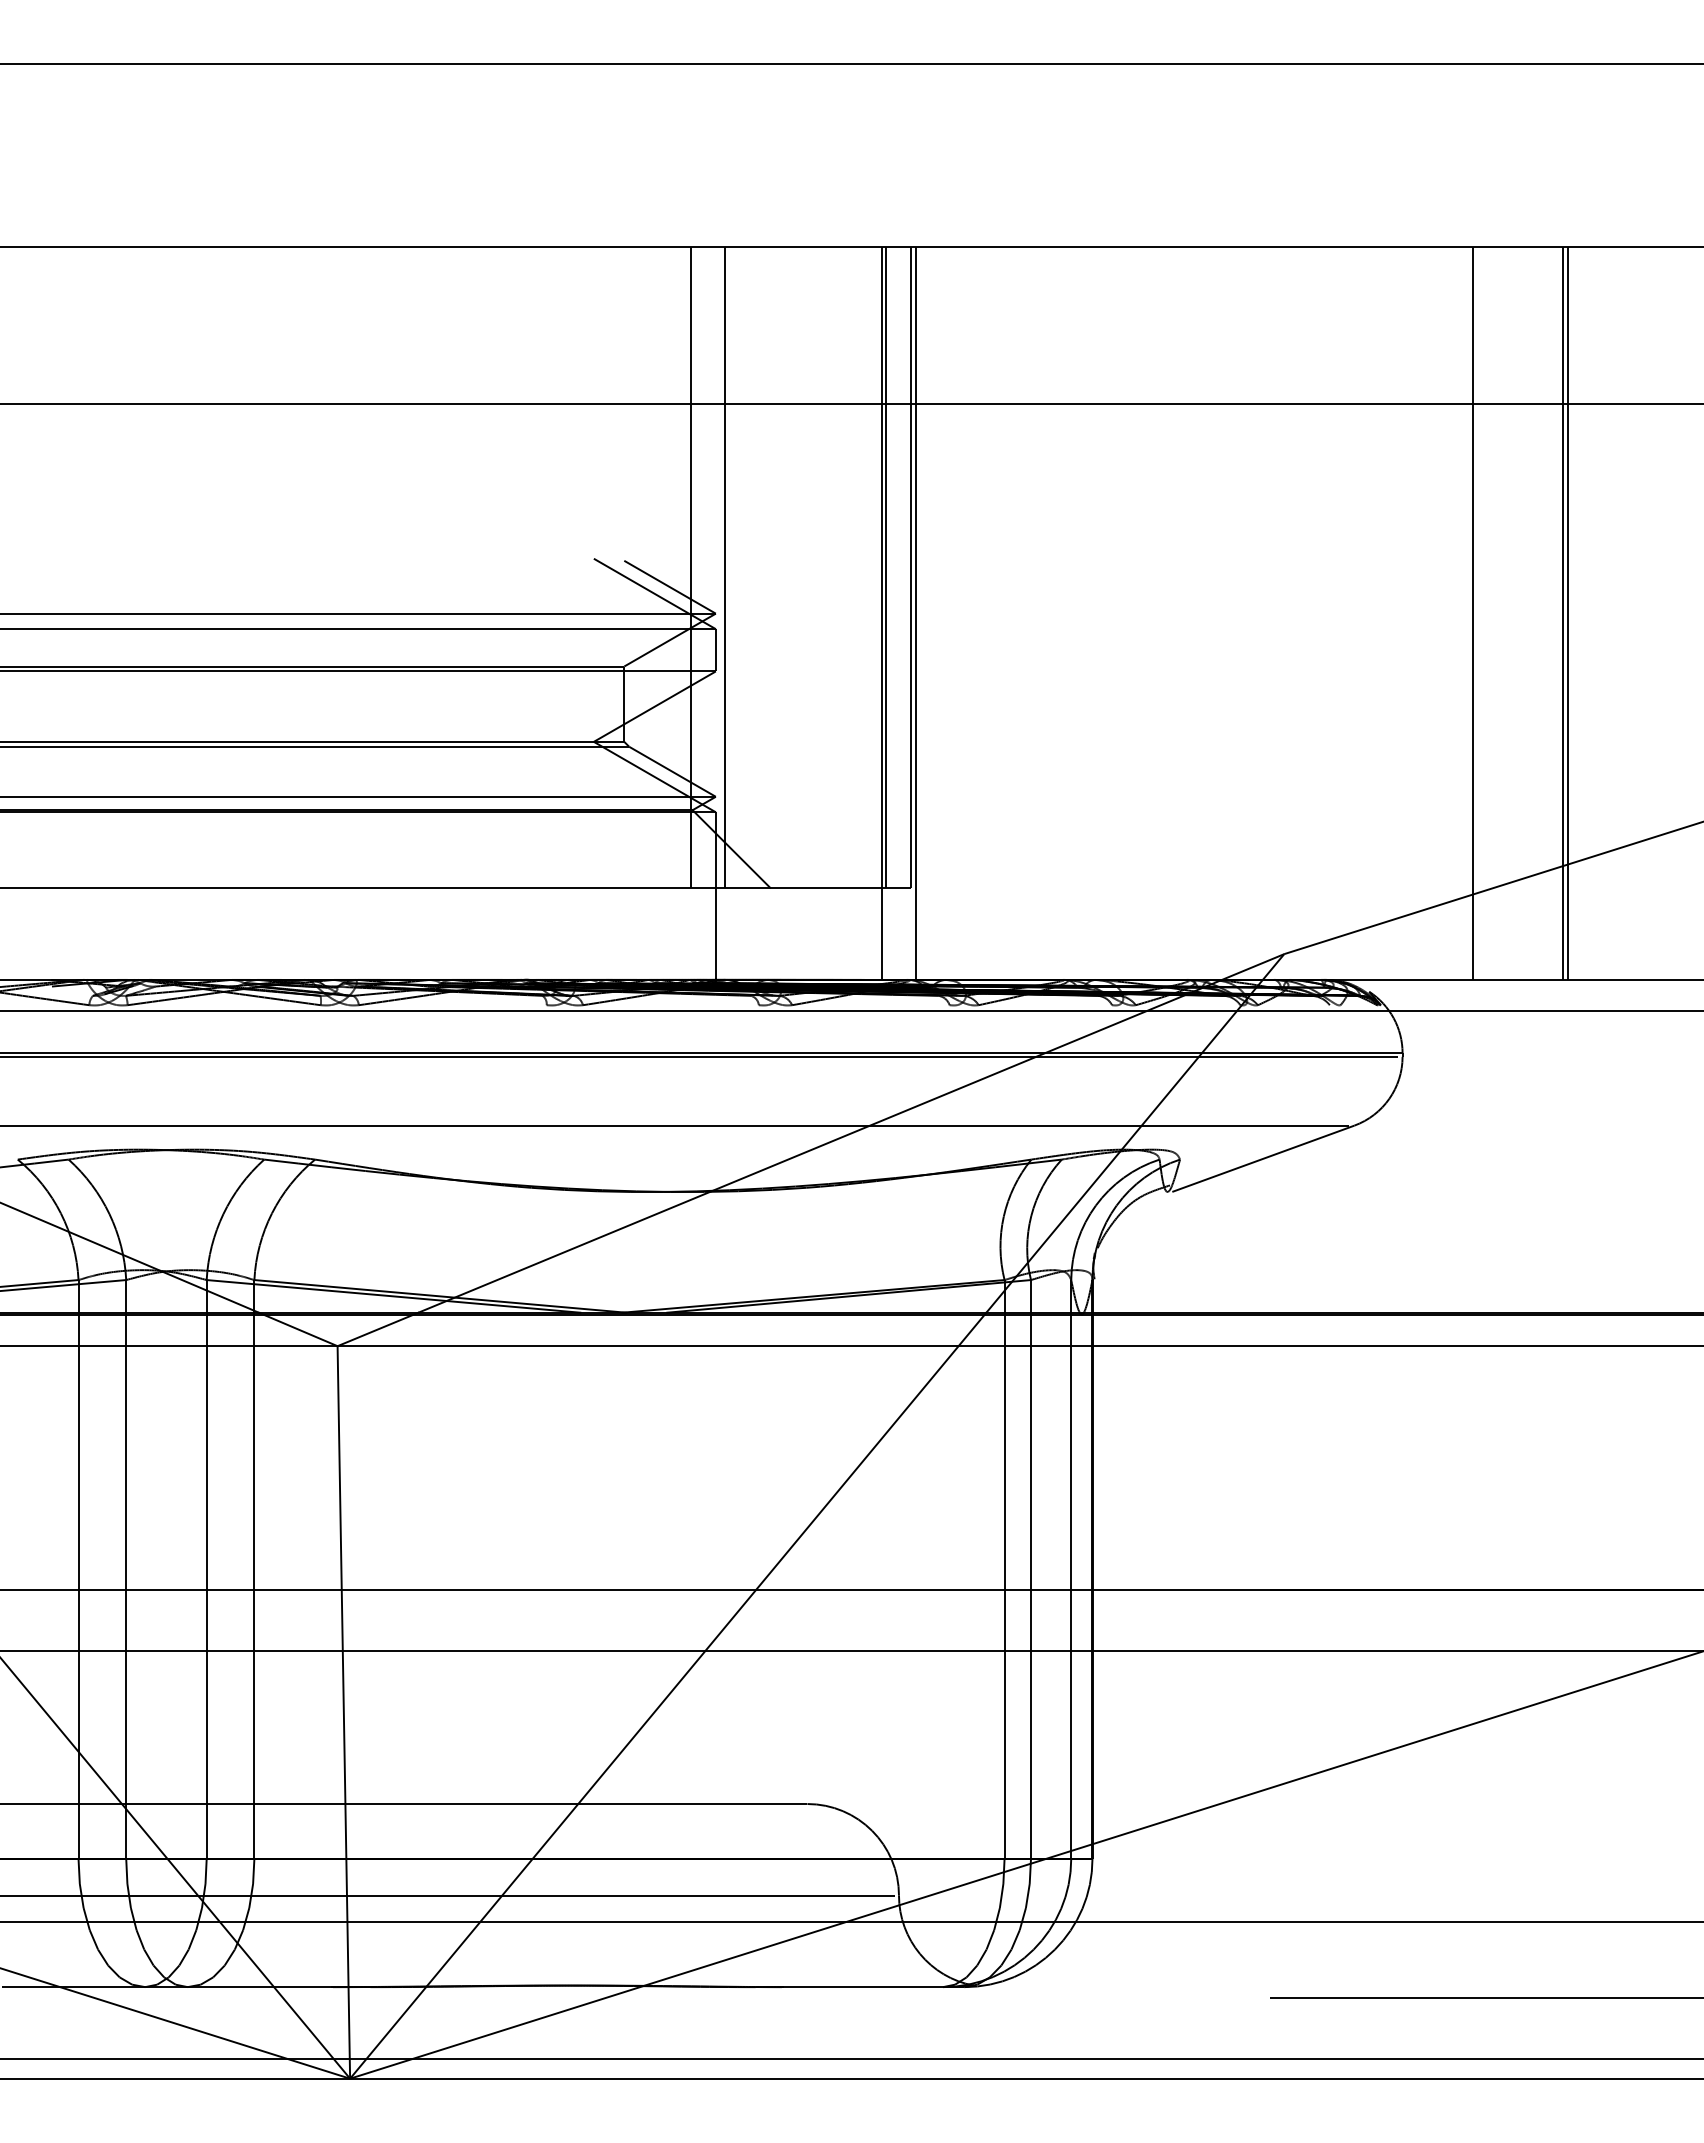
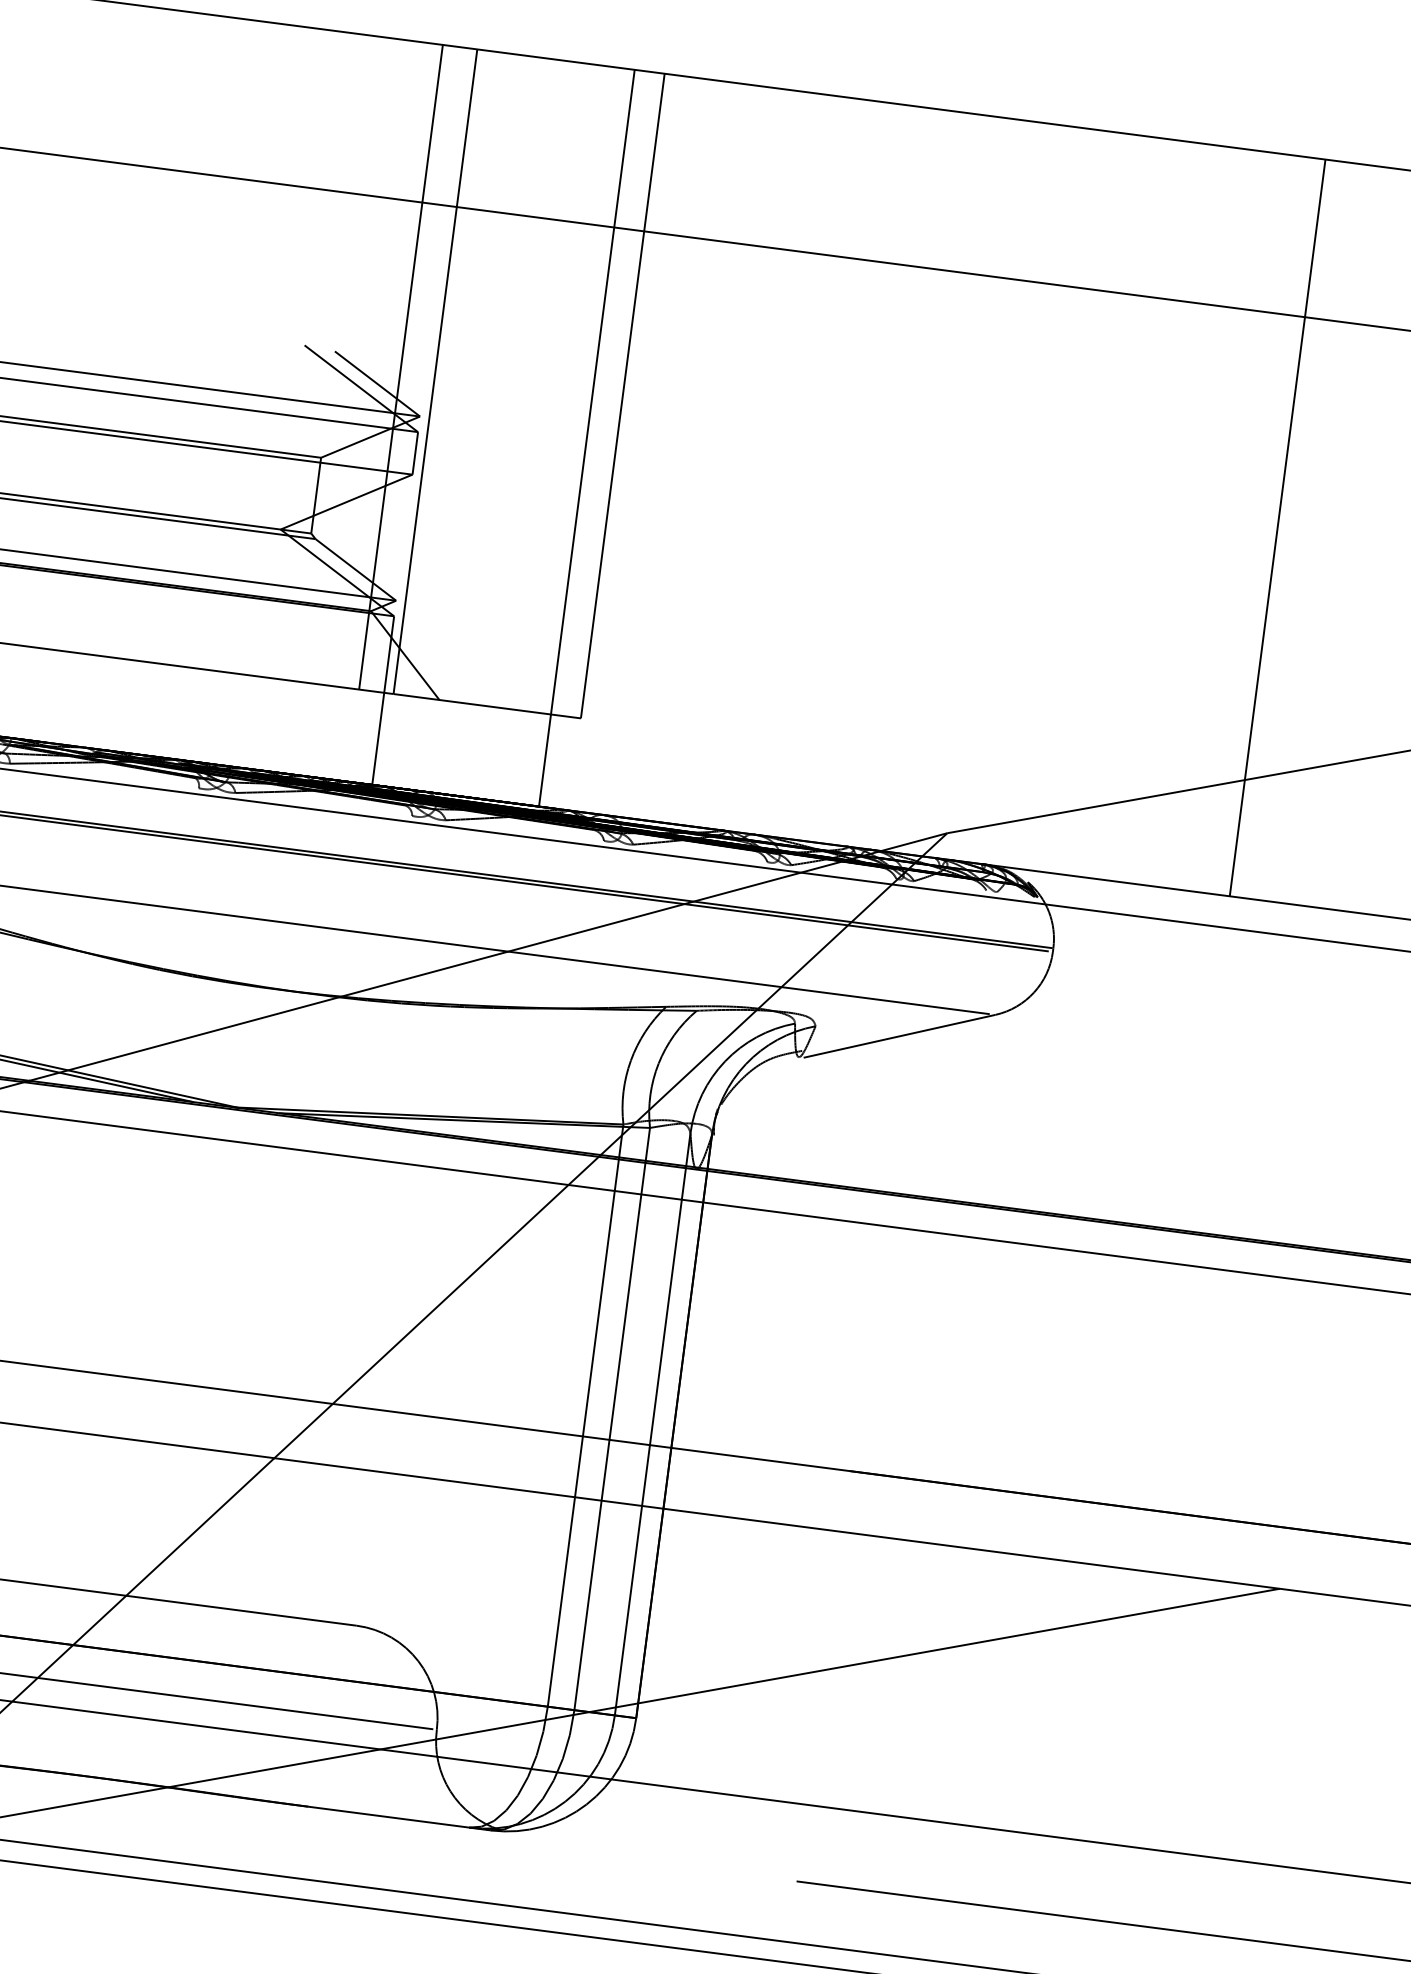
line: (886, 567) -> (597, 392), removed
line: (916, 613) -> (621, 442), removed
line: (1473, 613) -> (1182, 515), removed
line: (1562, 613) -> (1271, 526), removed

